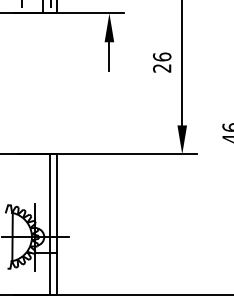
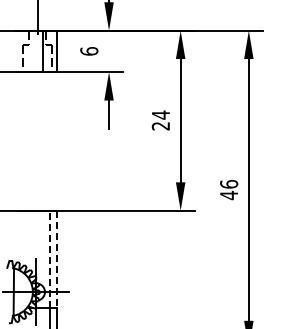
text: (161, 56) -> (160, 114), 26 -> 24
line: (49, 202) -> (50, 258), solid -> dashed
line: (56, 203) -> (57, 259), solid -> dashed

